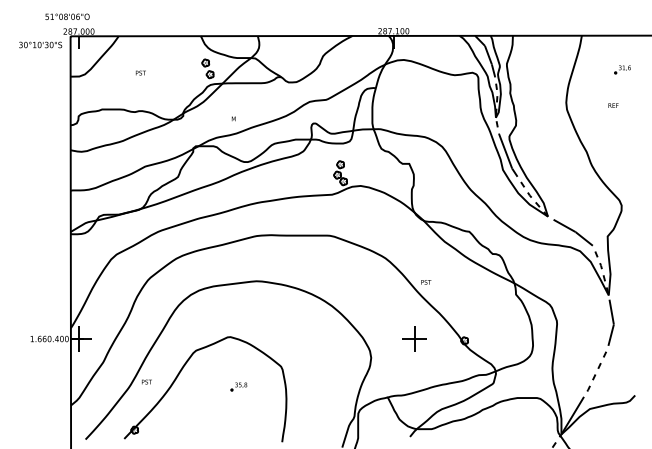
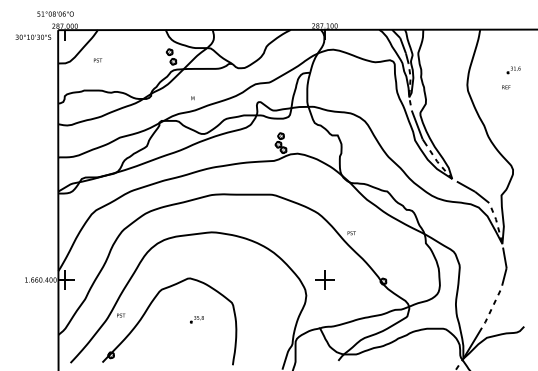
part: (622, 69) -> (513, 69), moved
text: (140, 72) -> (97, 60), moved
part: (414, 338) -> (324, 279), moved

